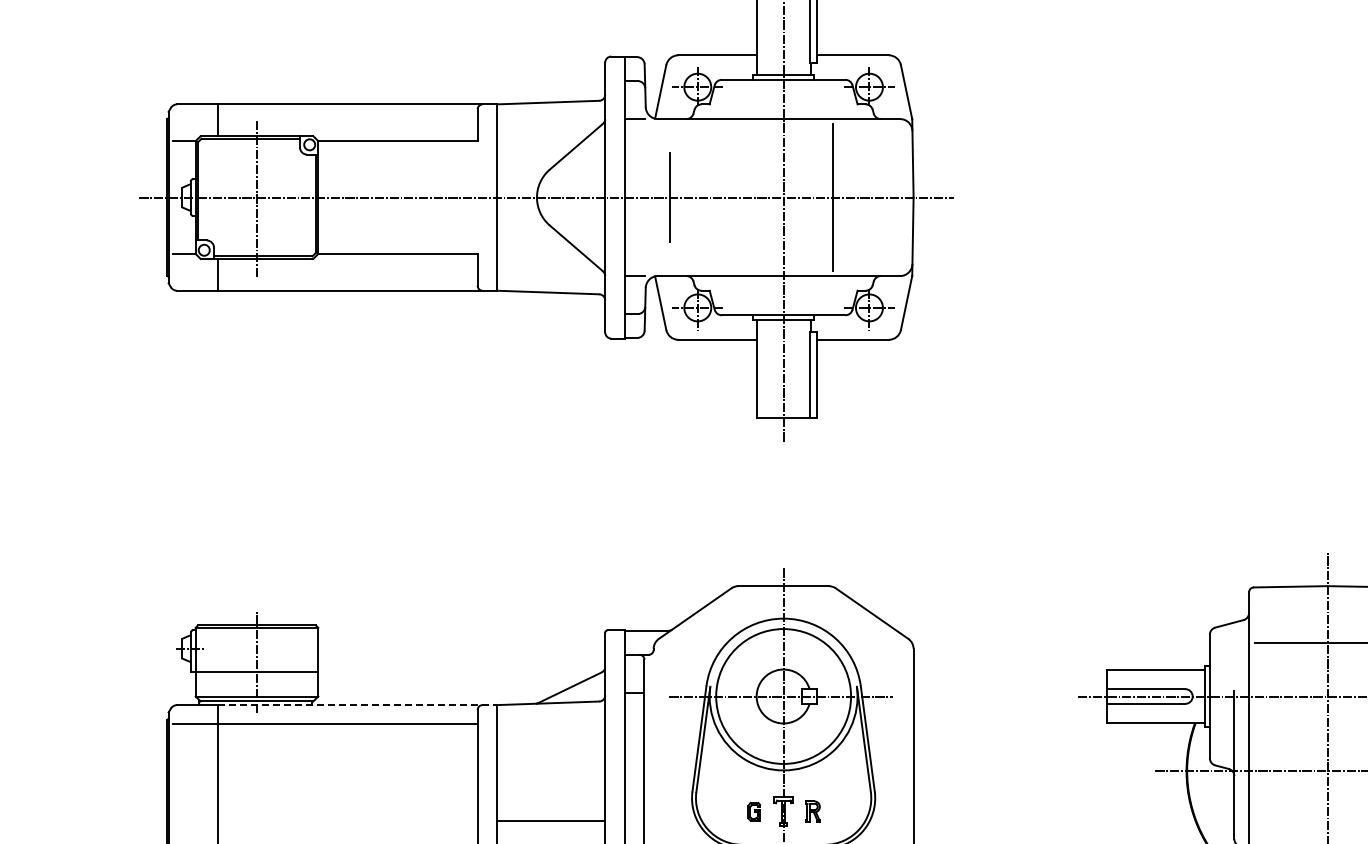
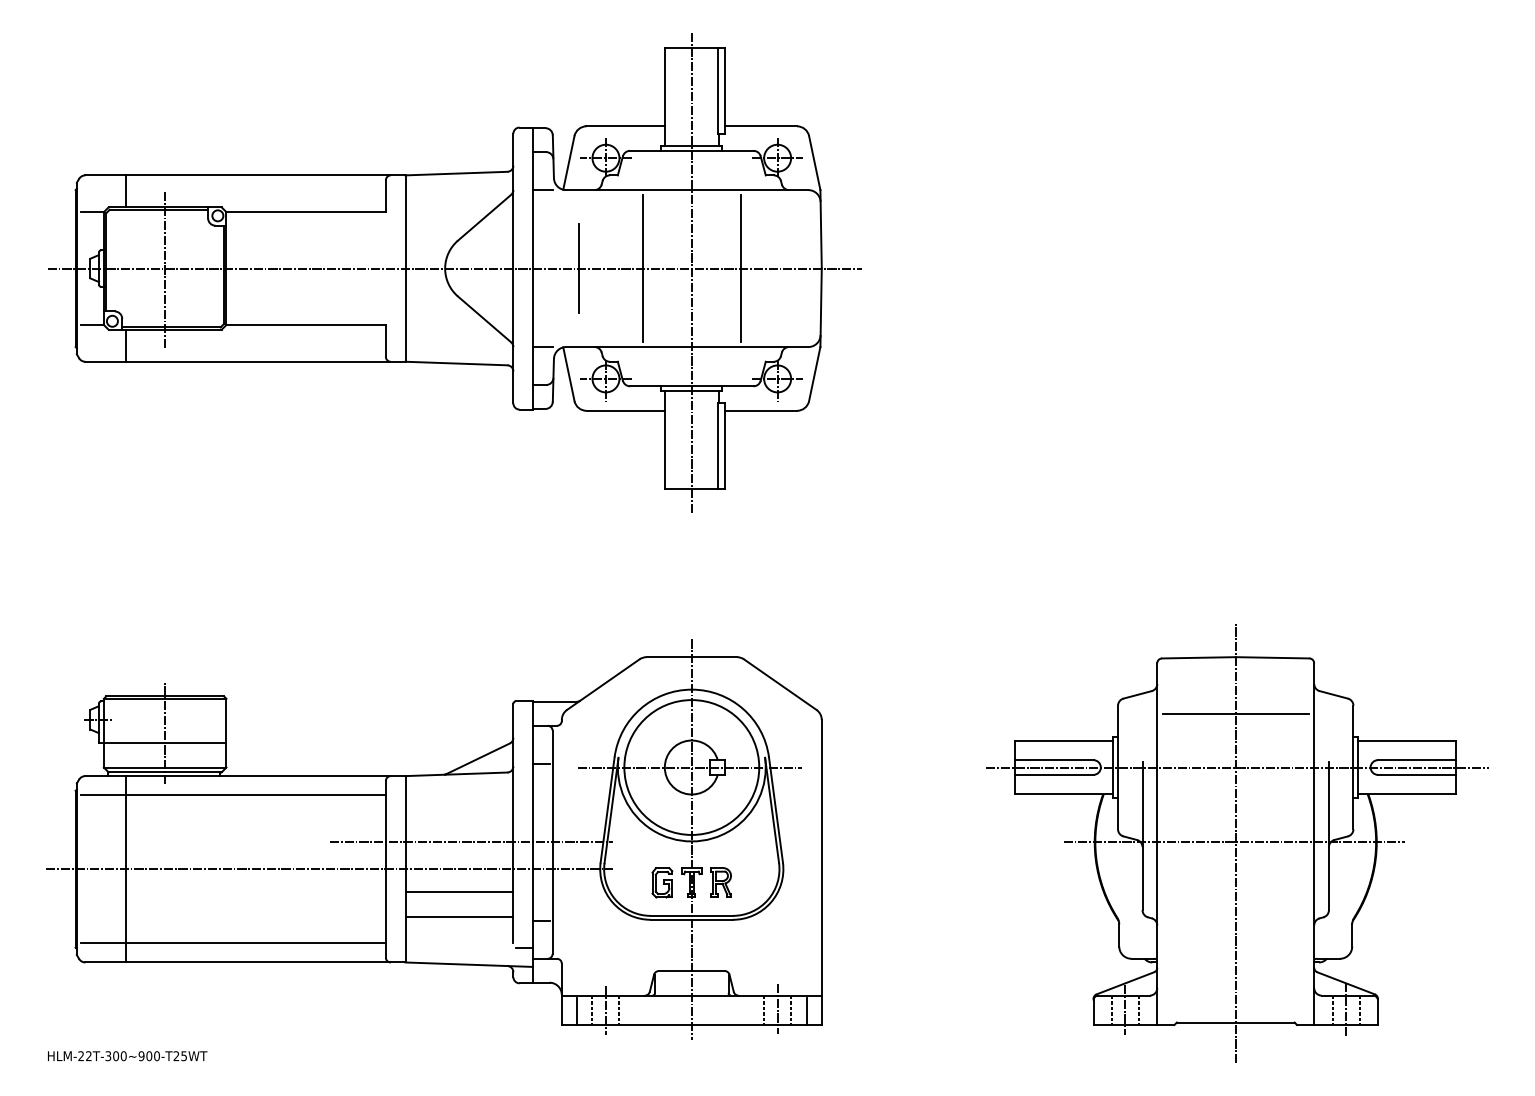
line: (734, 197) -> (642, 268), added
line: (357, 705) -> (265, 776), dashed -> solid
line: (563, 771) -> (471, 842), added
line: (421, 798) -> (329, 869), added
part: (754, 811) -> (662, 882), size x1.67
part: (812, 811) -> (720, 882), size x1.43

